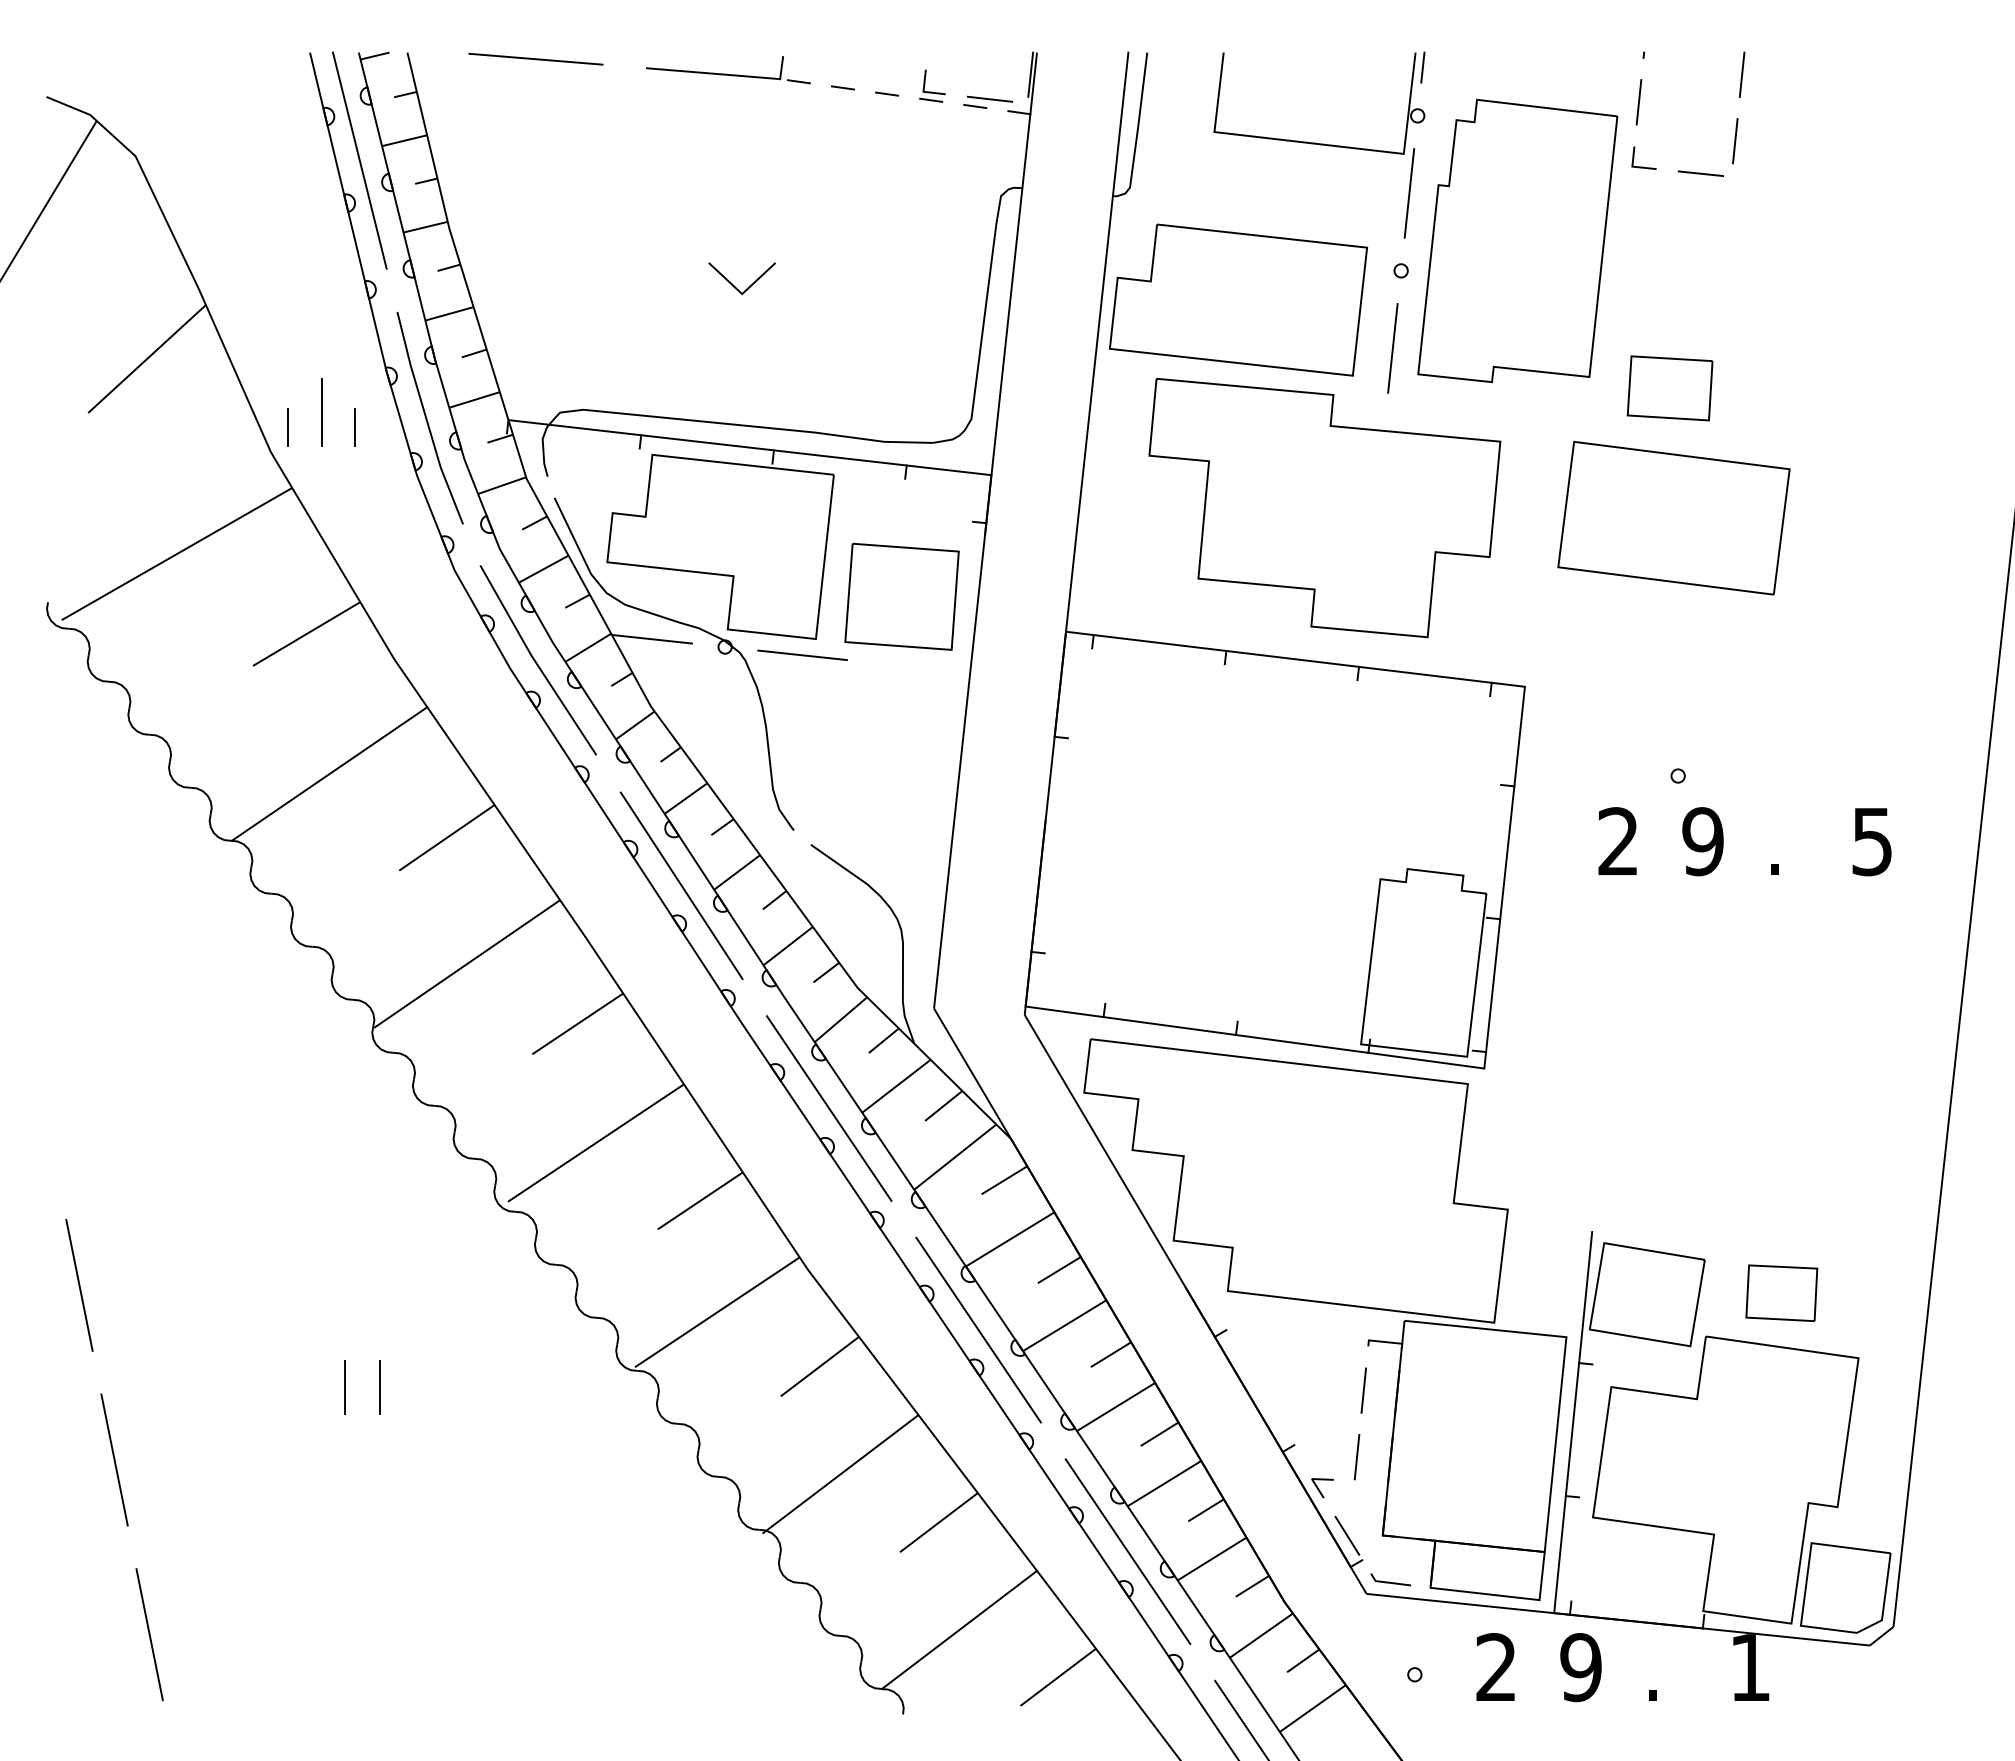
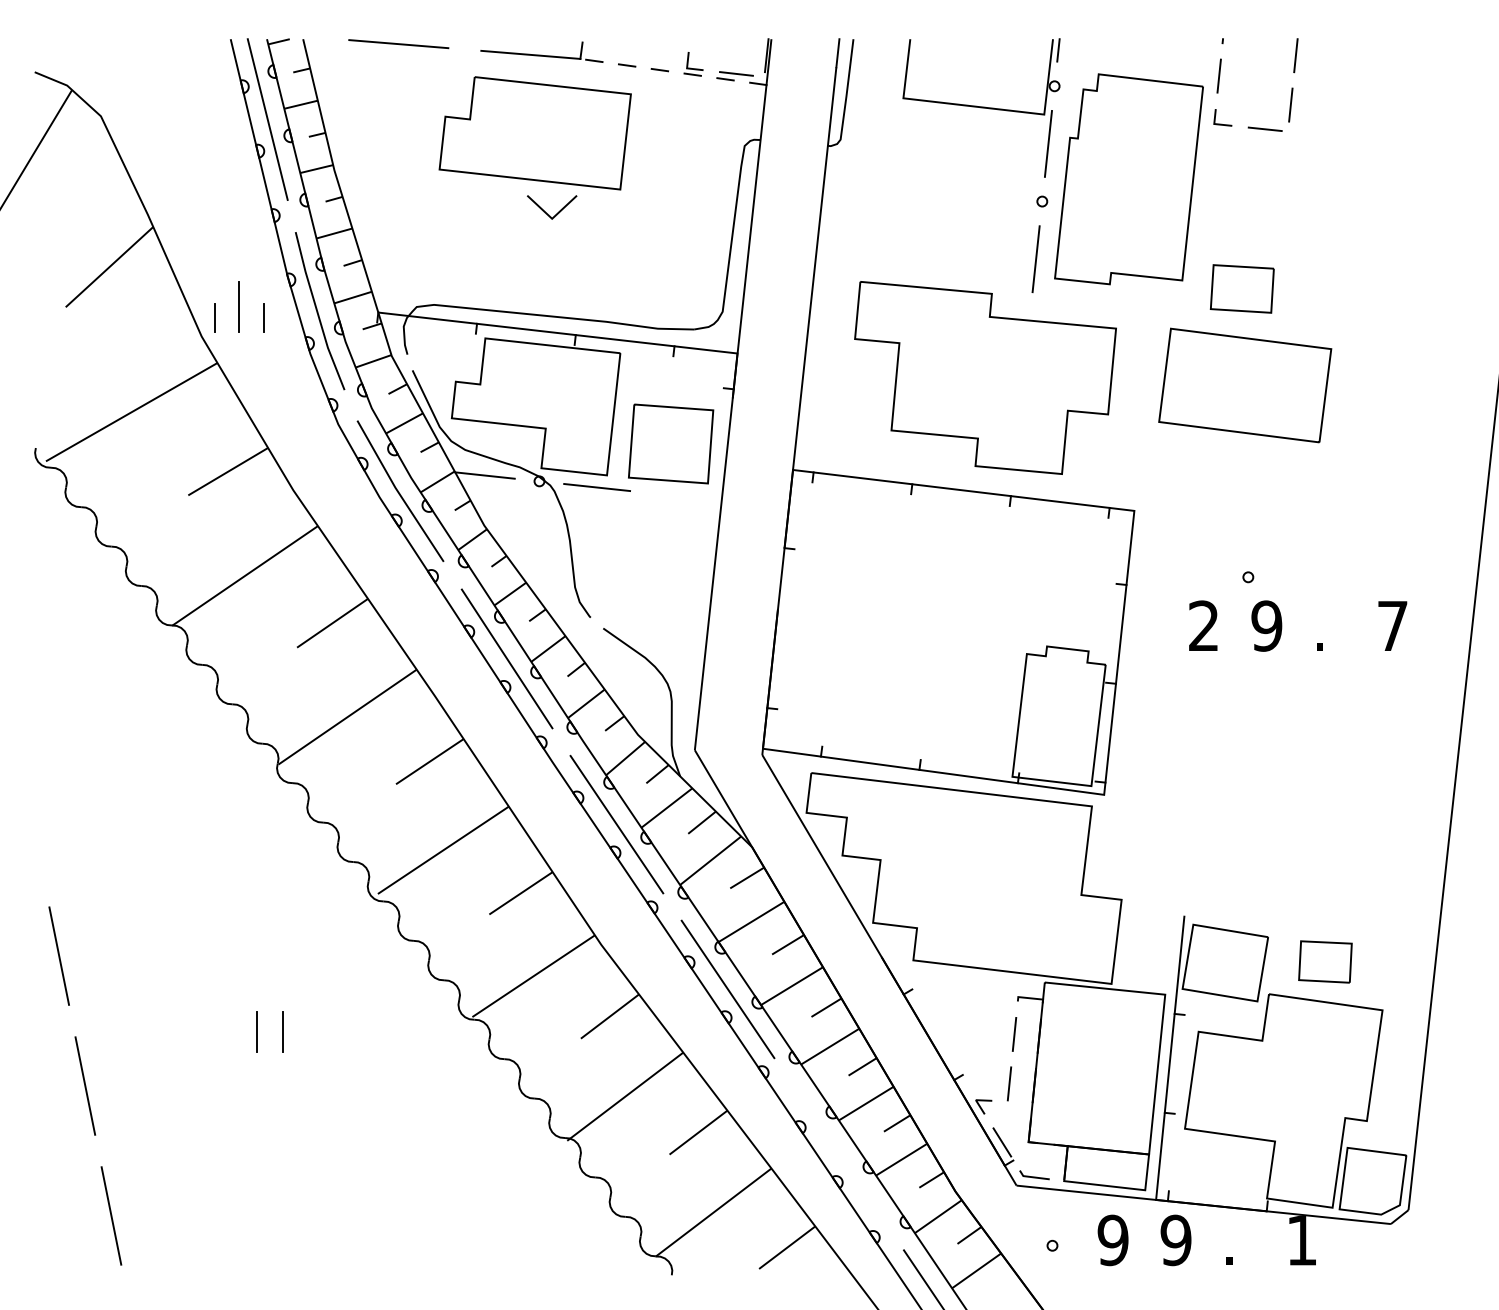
part: (1238, 299) -> (535, 132), moved
text: (1871, 842) -> (1392, 626), 5 -> 7
line: (1127, 1551) -> (838, 1154), removed
text: (1496, 1667) -> (1113, 1240), 2 -> 9

